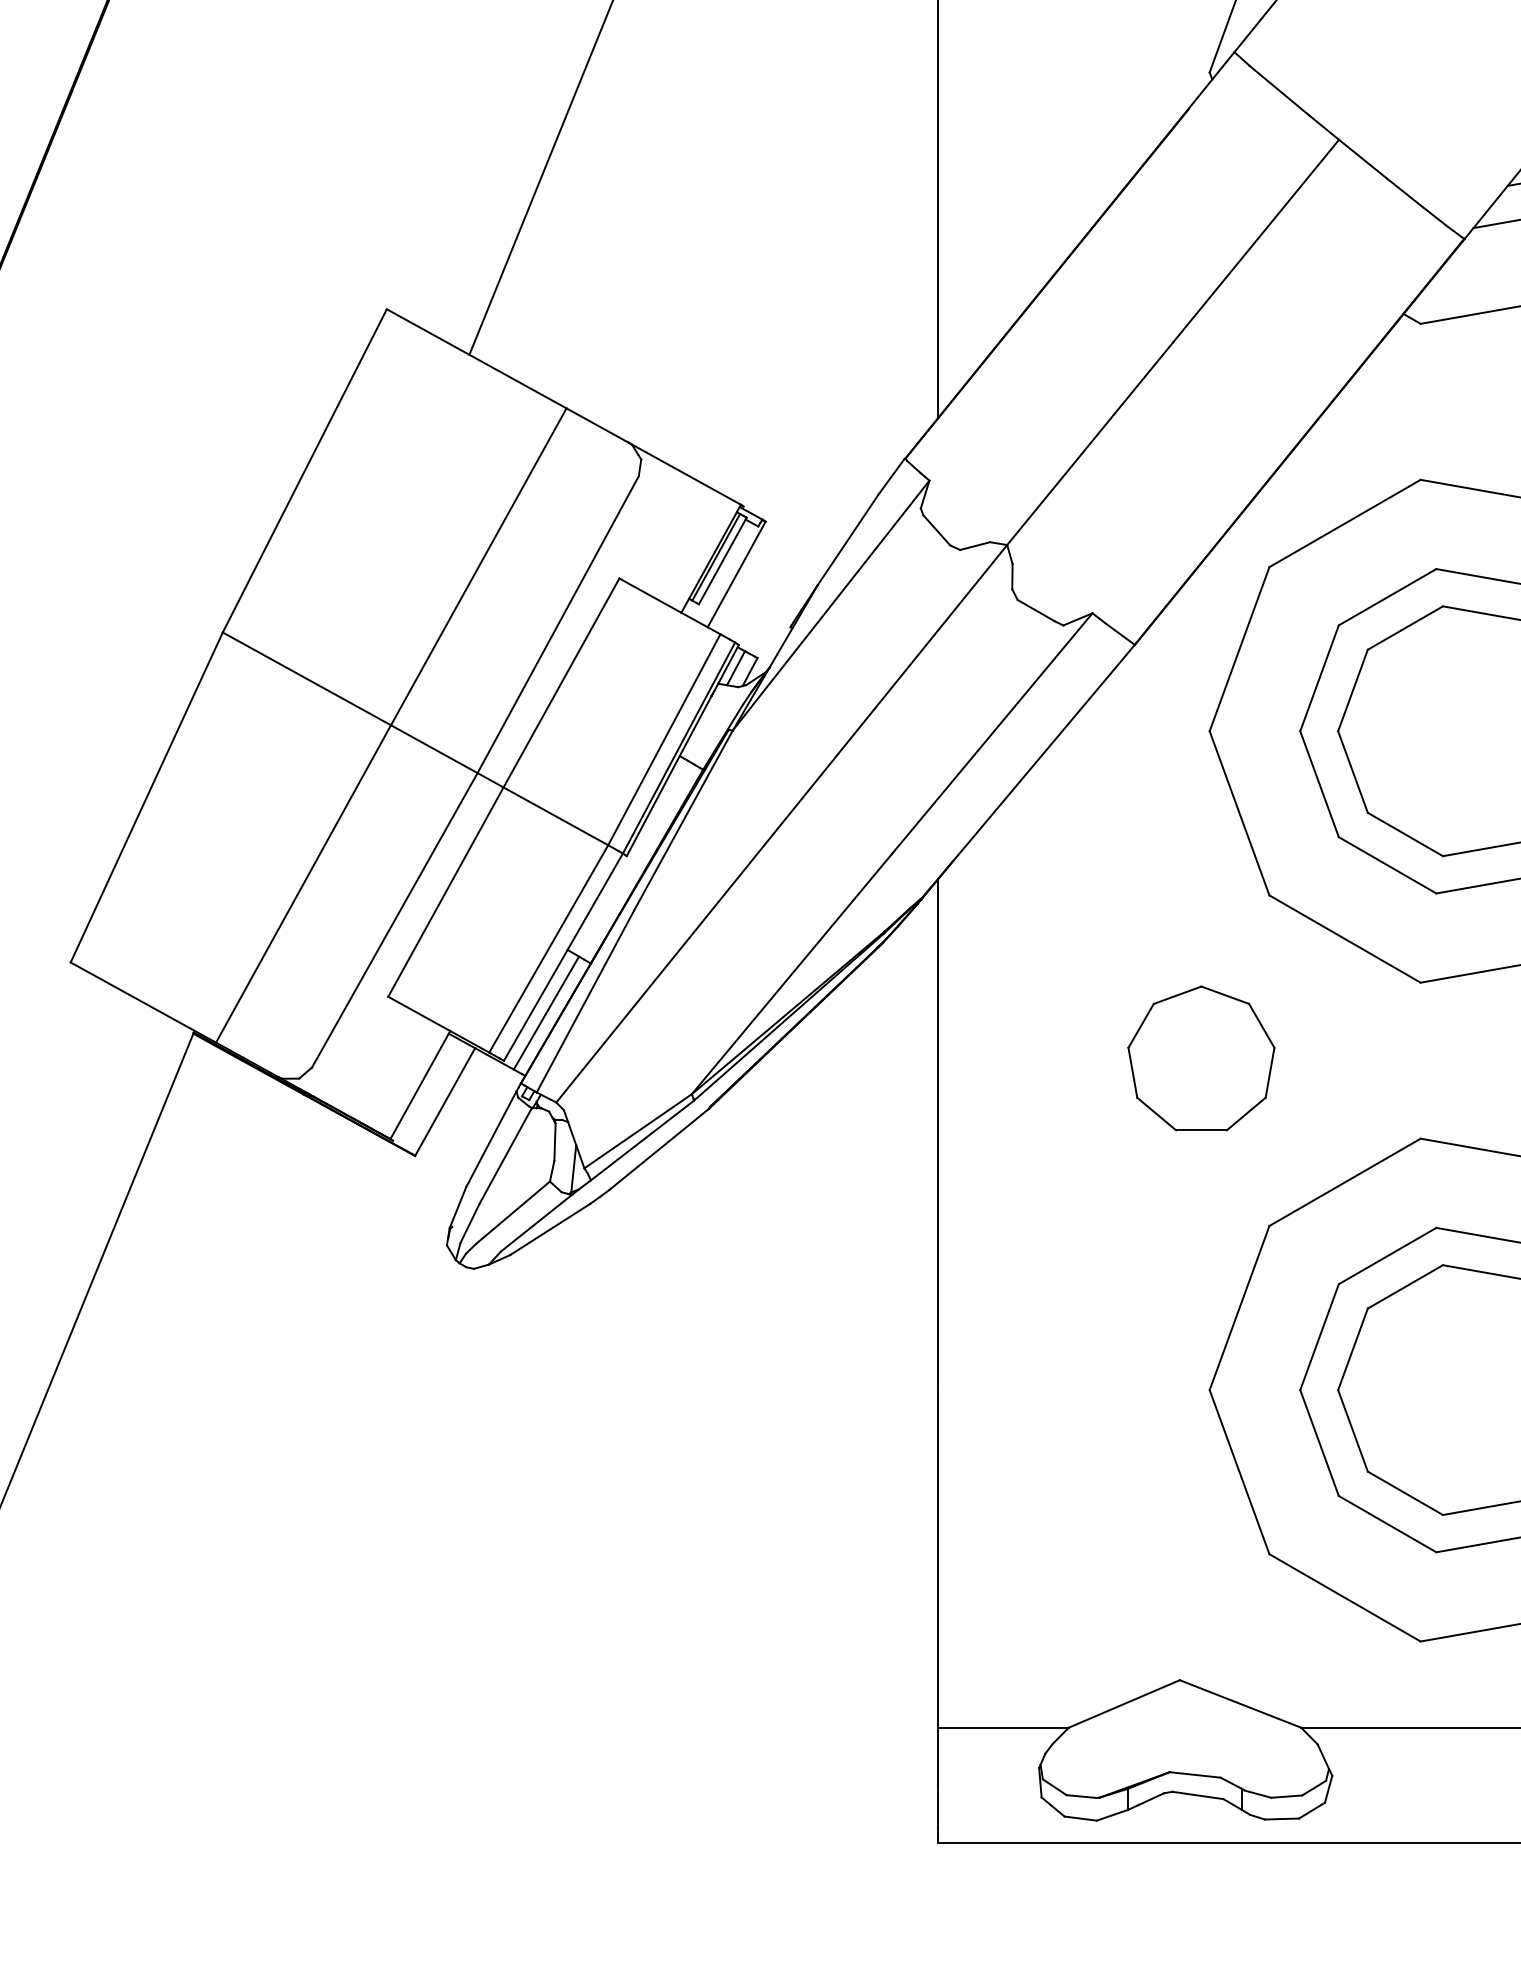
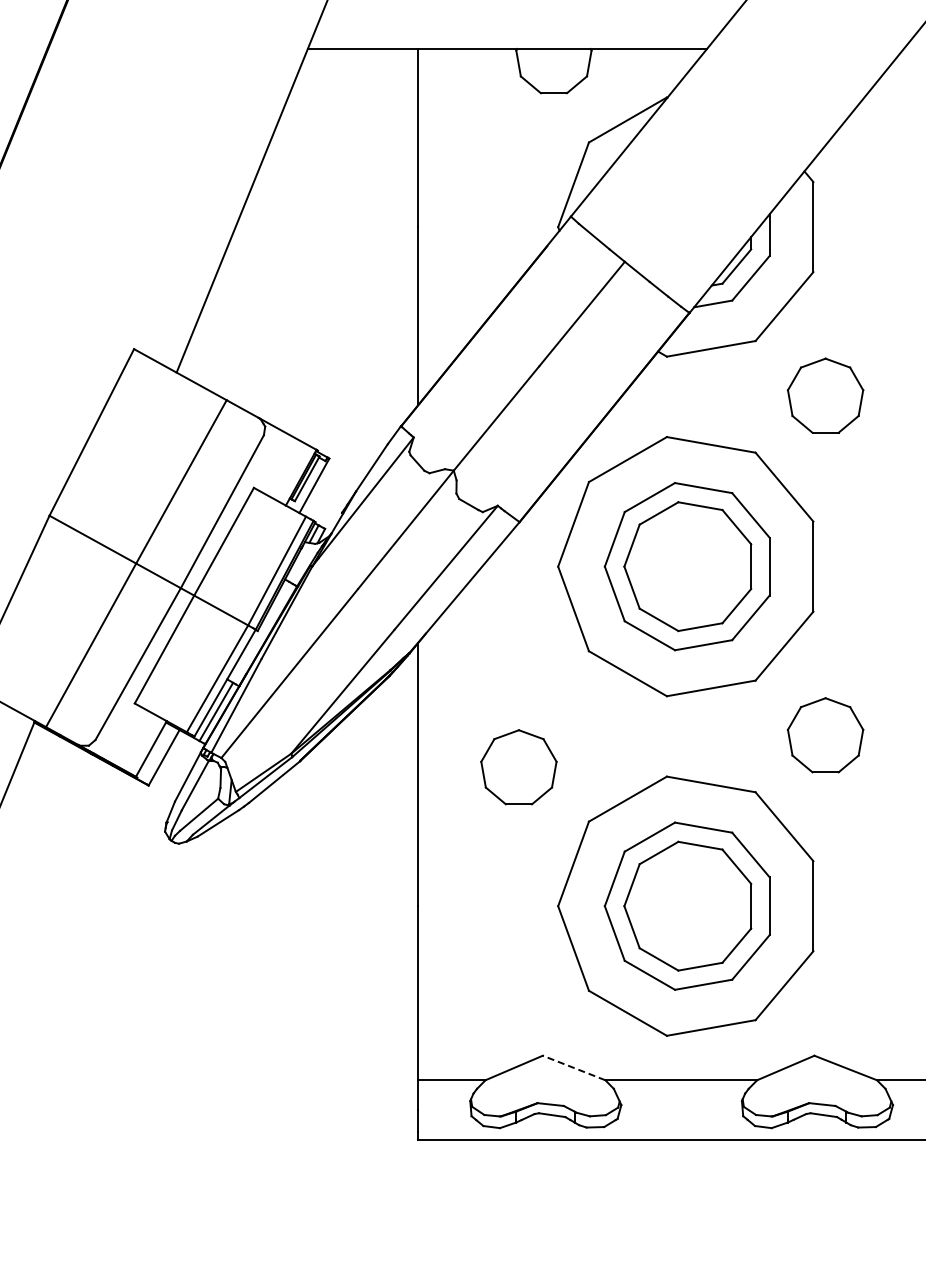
part: (1200, 1058) -> (518, 767), moved
line: (1241, 1704) -> (574, 1068), solid -> dashed

